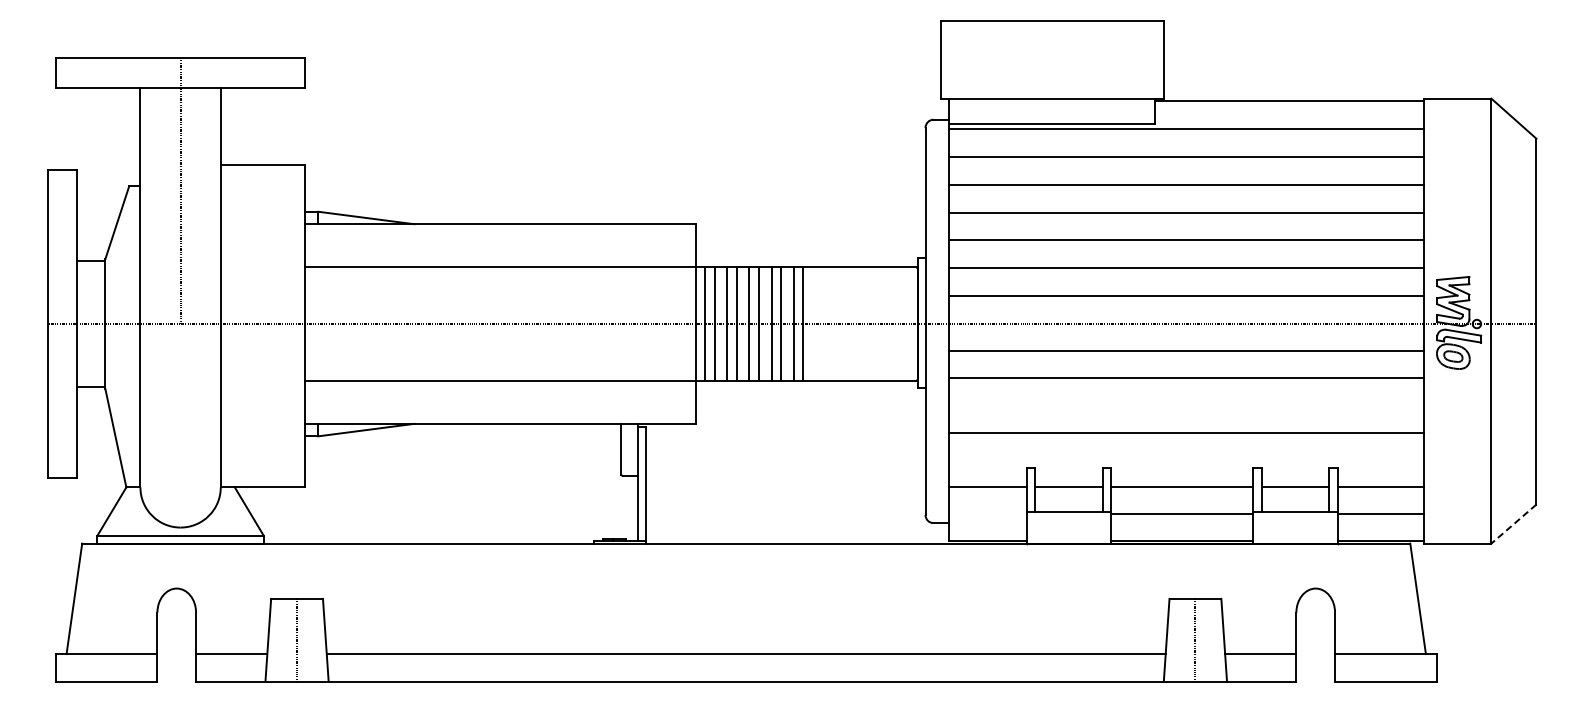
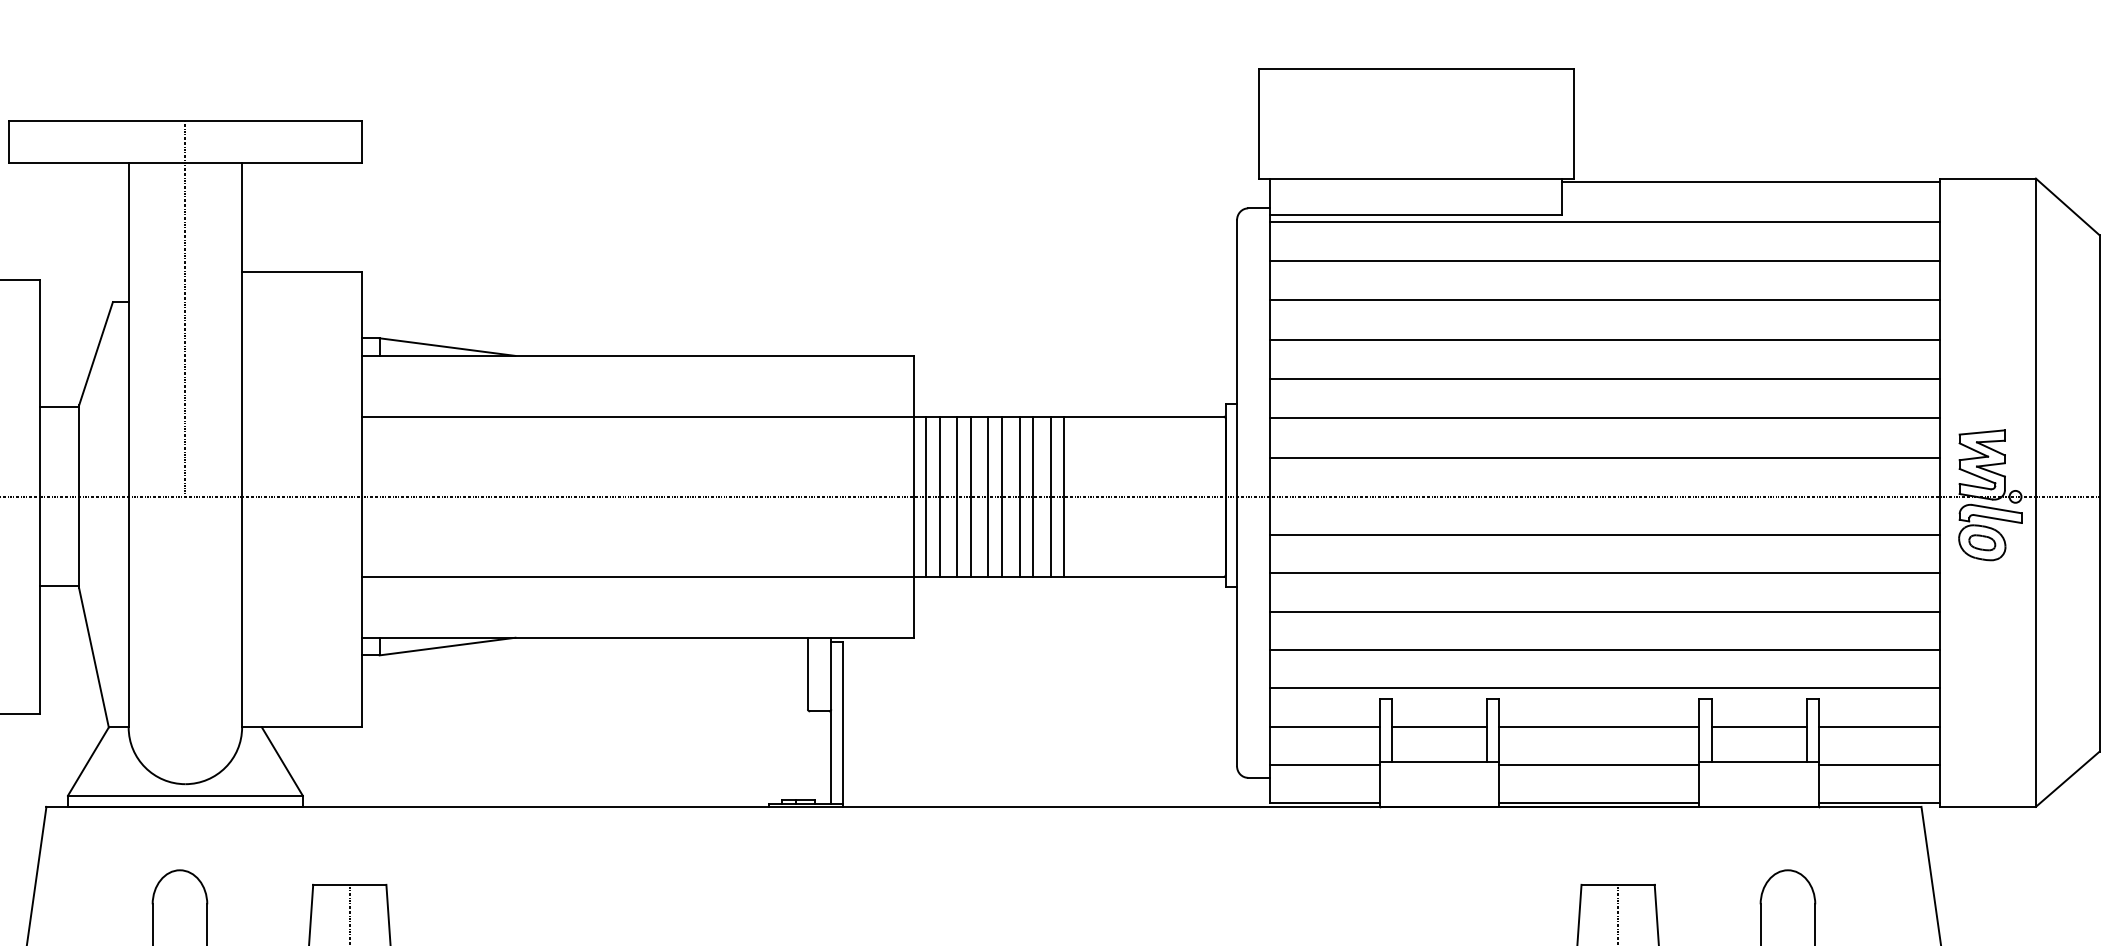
line: (1186, 405) -> (1605, 611), added
line: (1186, 459) -> (1605, 688), added
line: (987, 513) -> (1324, 764), added
line: (1513, 524) -> (2067, 779), dashed -> solid

